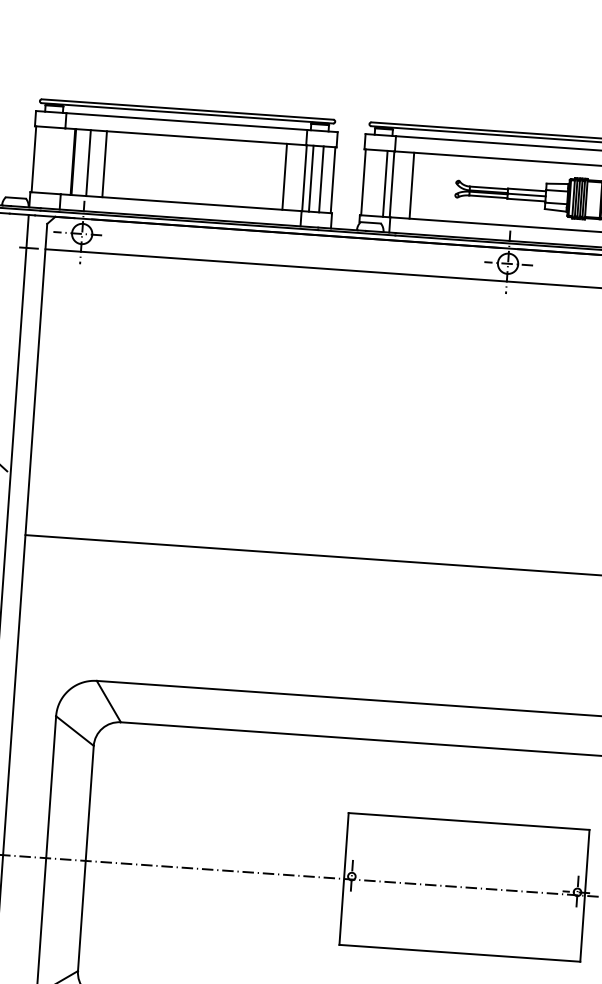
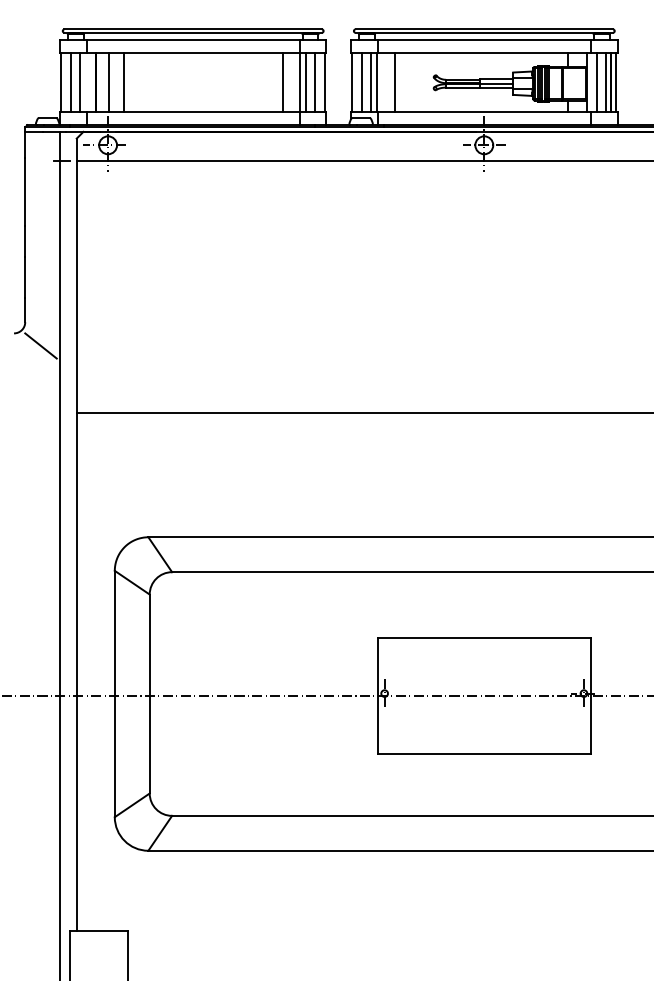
line: (45, 159) -> (71, 82), added
line: (55, 160) -> (80, 82), added
line: (375, 183) -> (362, 82), added

